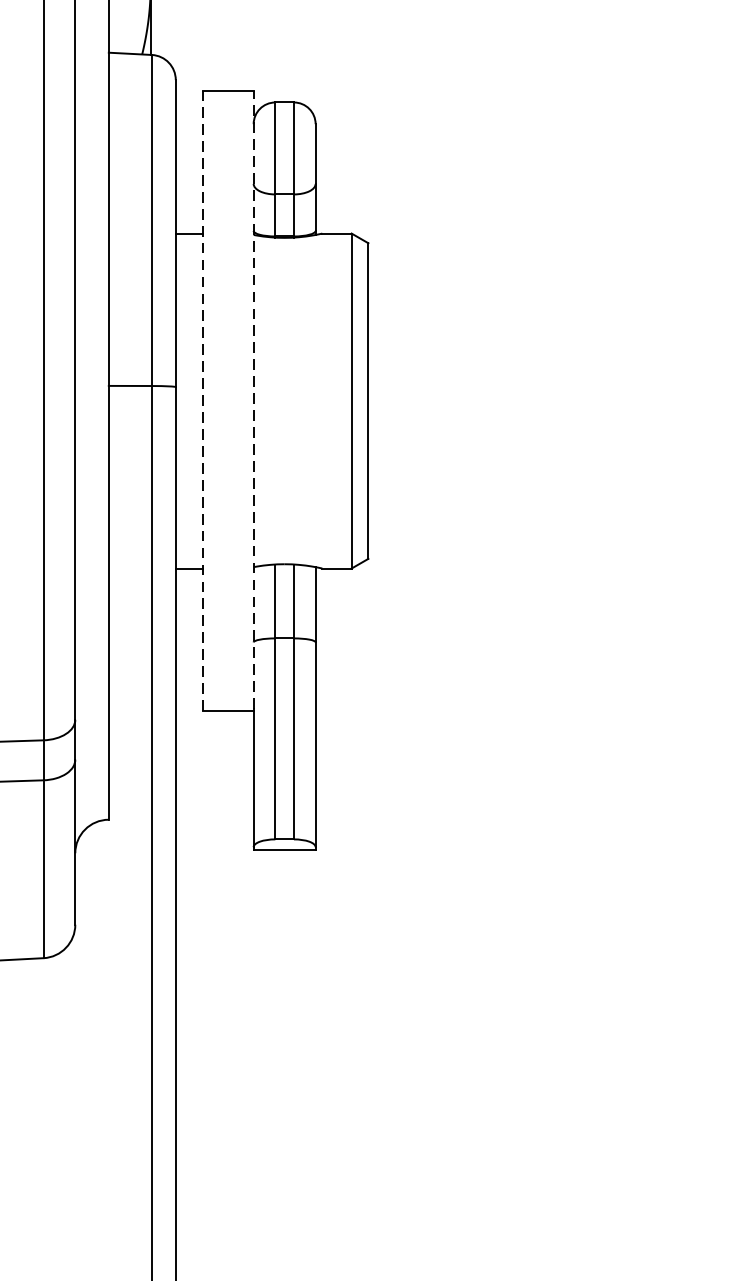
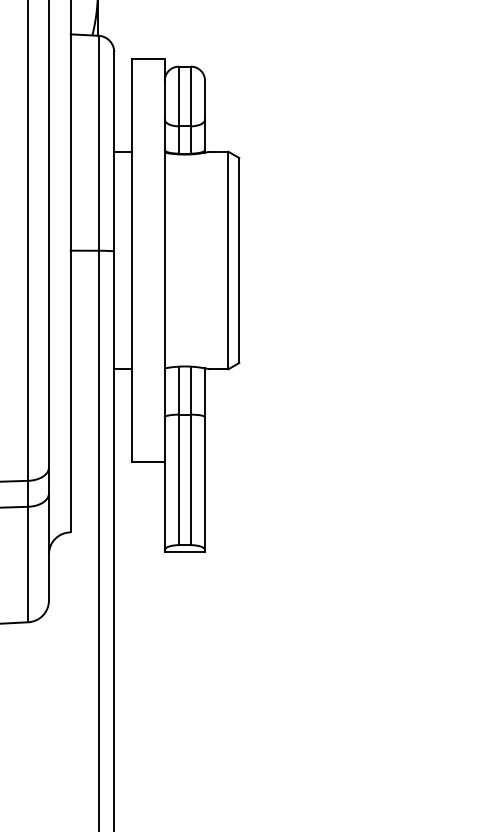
line: (253, 399) -> (164, 259), dashed -> solid
line: (203, 401) -> (132, 260), dashed -> solid

